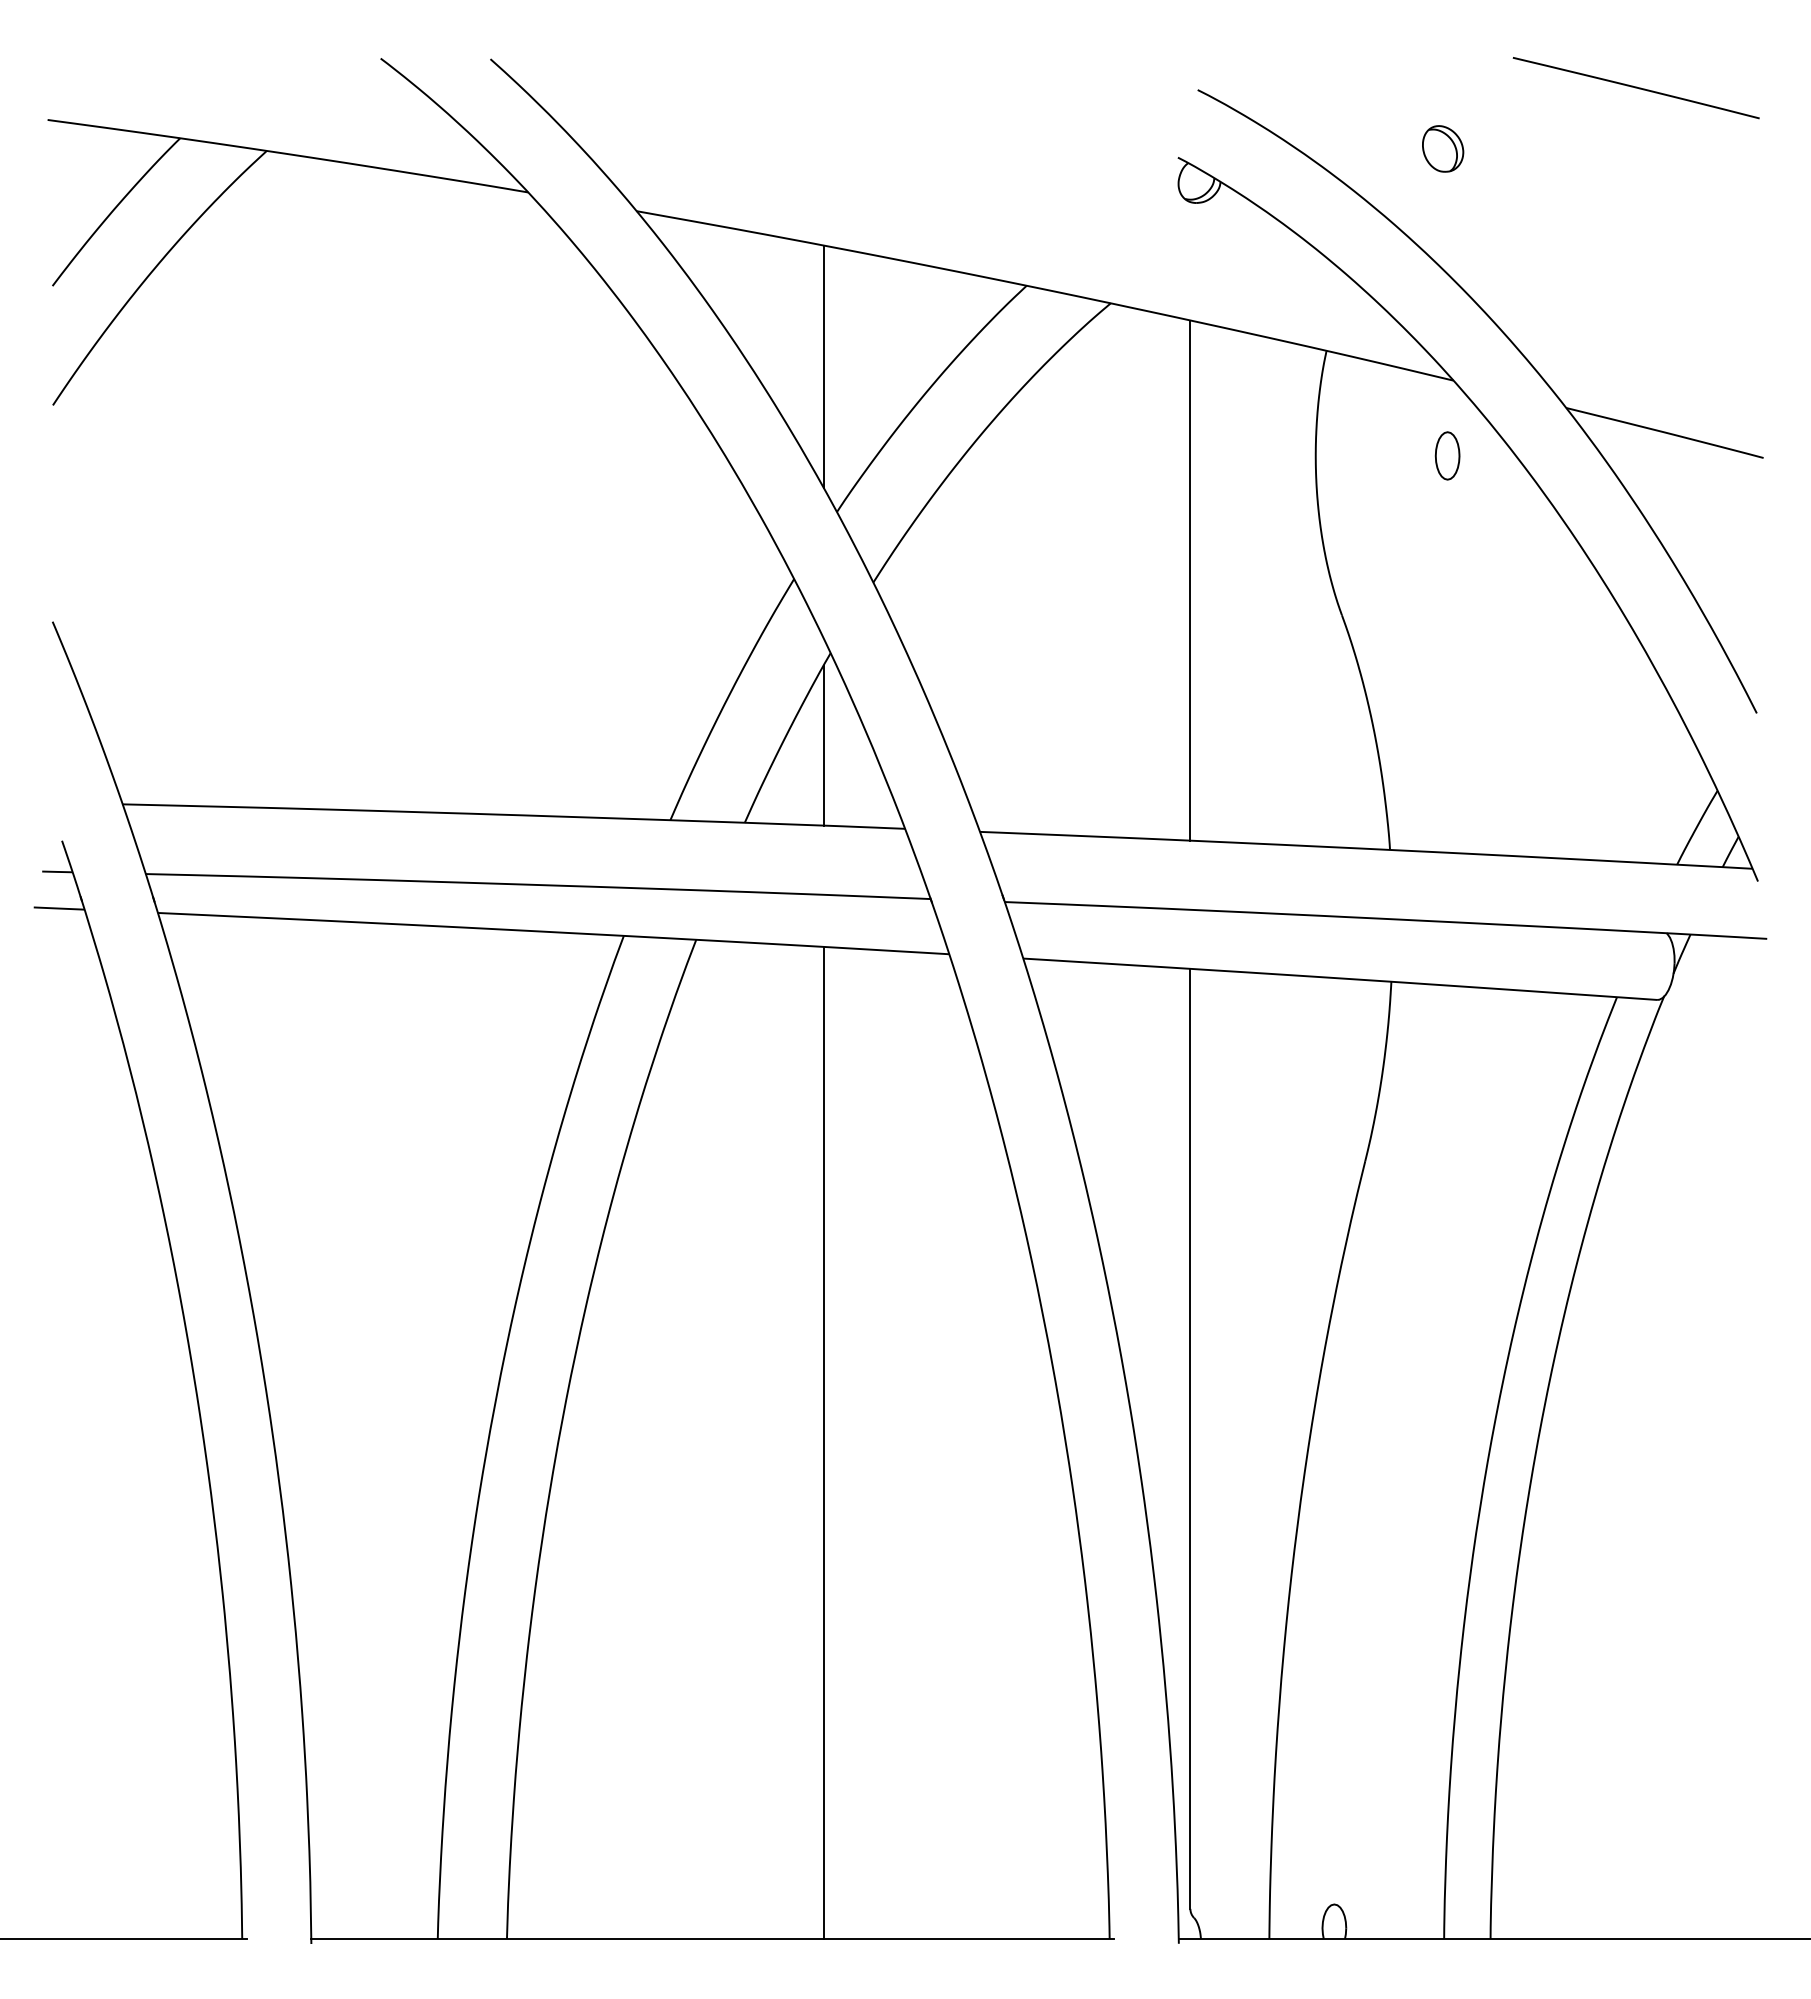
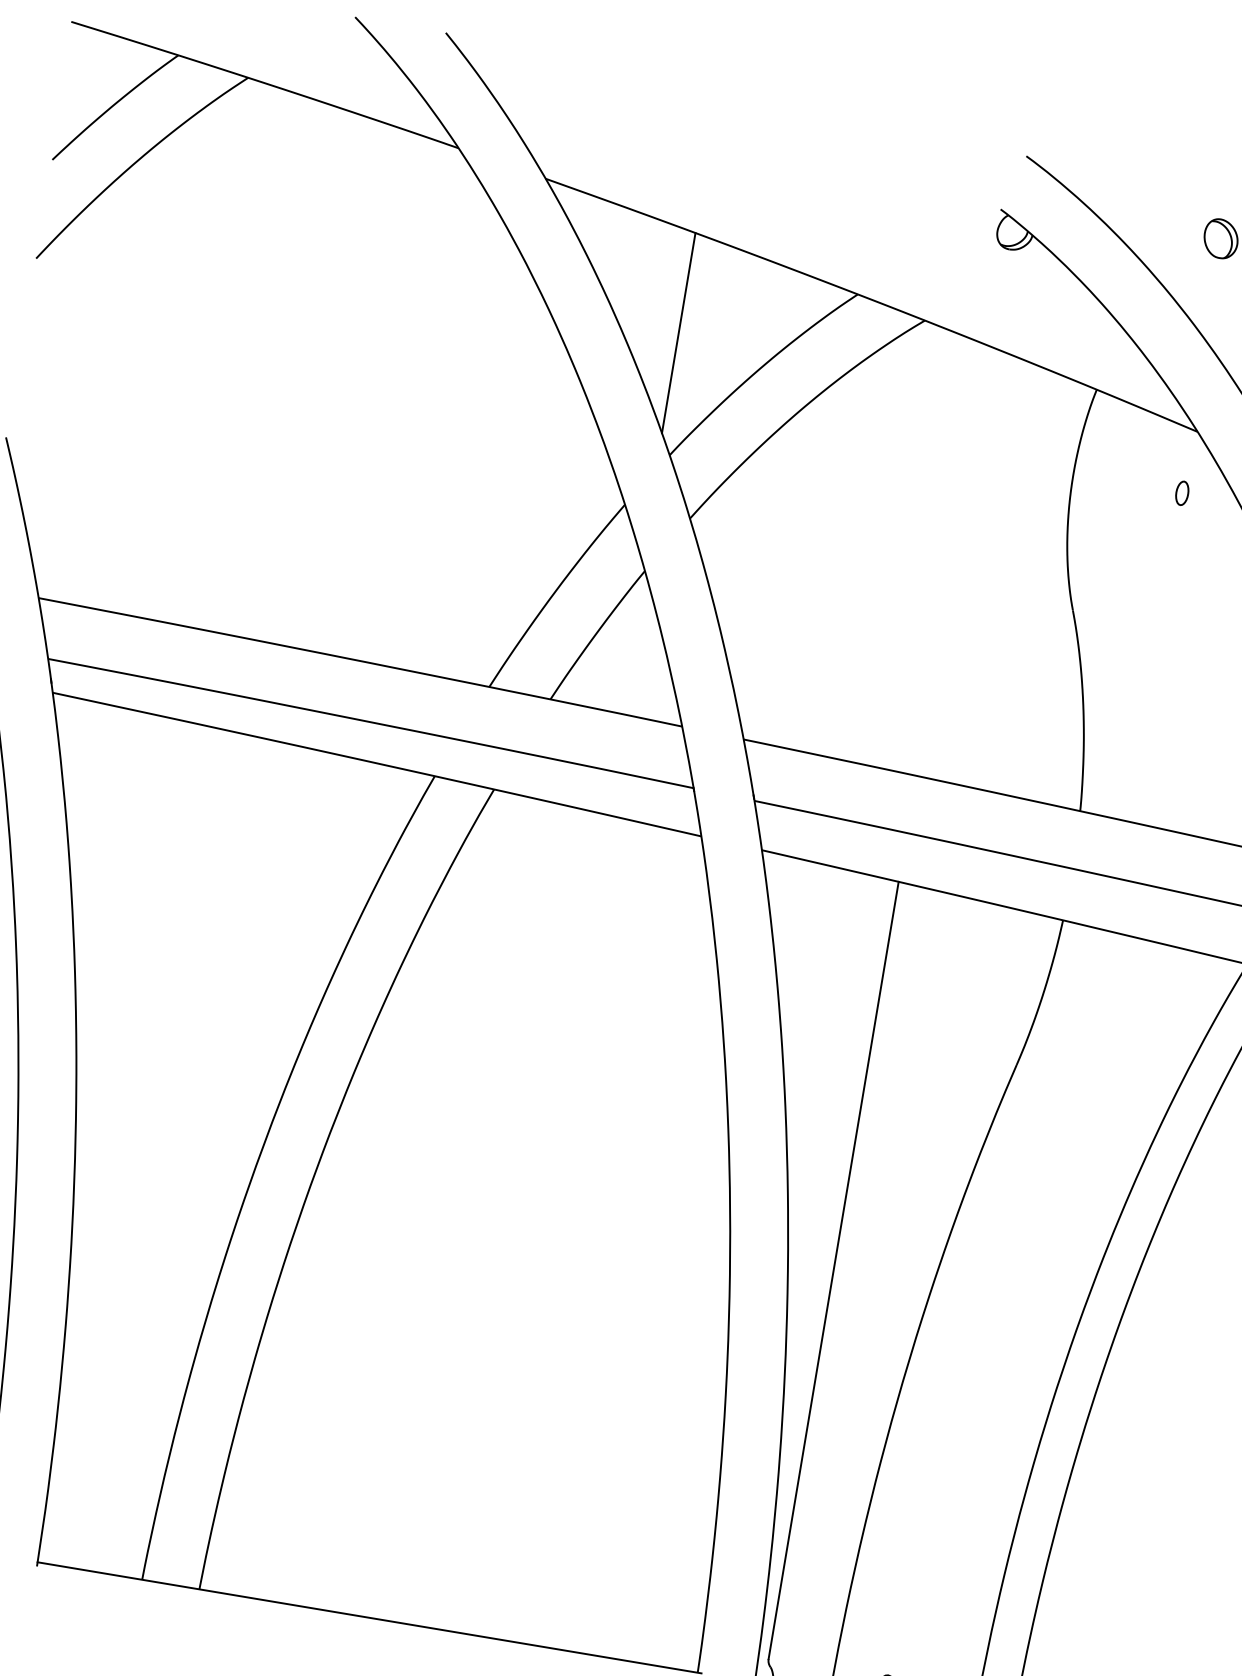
part: (1447, 455) -> (1182, 492), size x0.6
line: (1190, 580) -> (952, 560), removed
line: (823, 745) -> (626, 646), removed
line: (823, 1442) -> (529, 1222), removed

